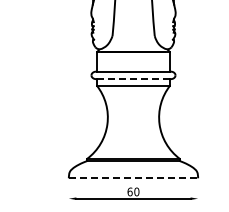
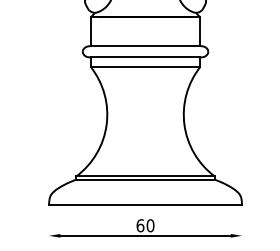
line: (133, 79) -> (145, 57), dashed -> solid
line: (133, 178) -> (145, 205), dashed -> solid

